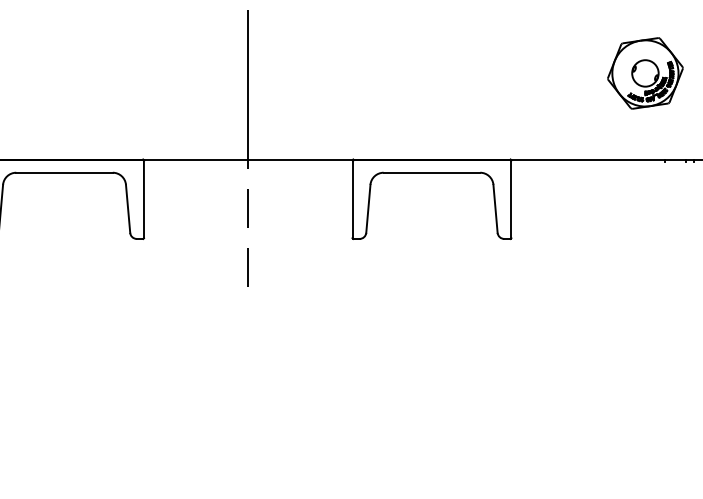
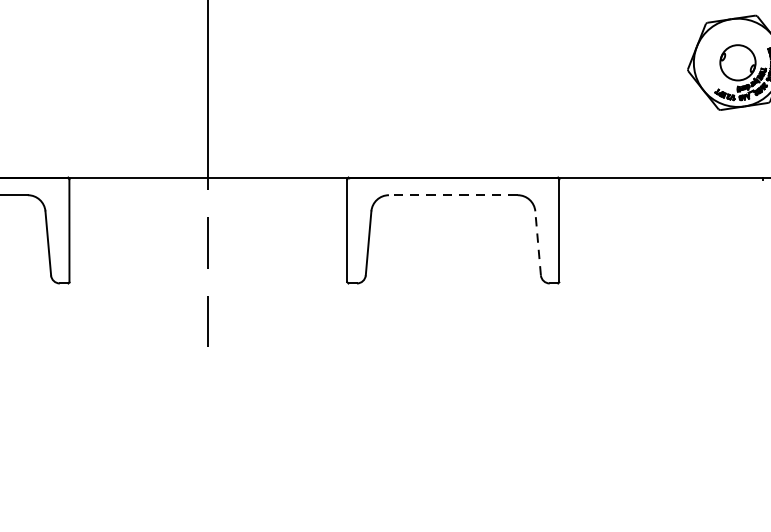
line: (431, 172) -> (452, 194), solid -> dashed
line: (495, 208) -> (538, 242), solid -> dashed

